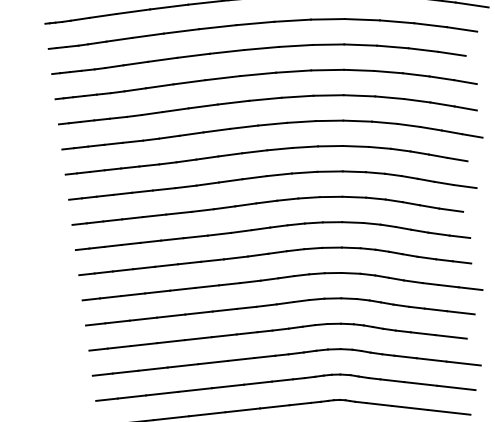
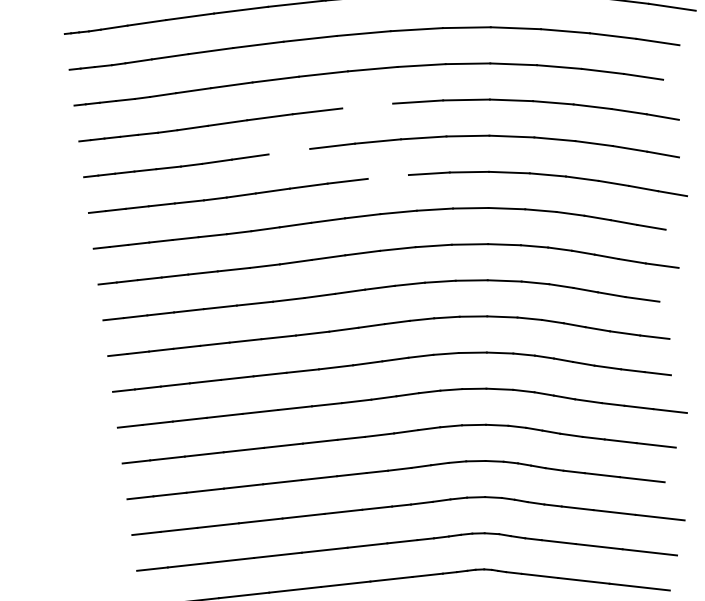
line: (258, 74) -> (368, 106), removed
line: (202, 106) -> (288, 151), removed
line: (272, 123) -> (388, 175), removed

